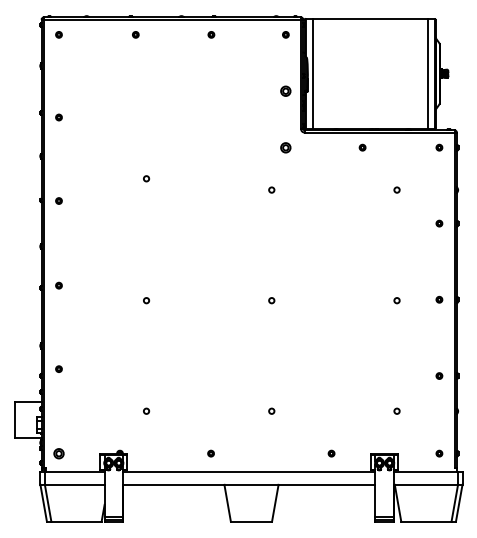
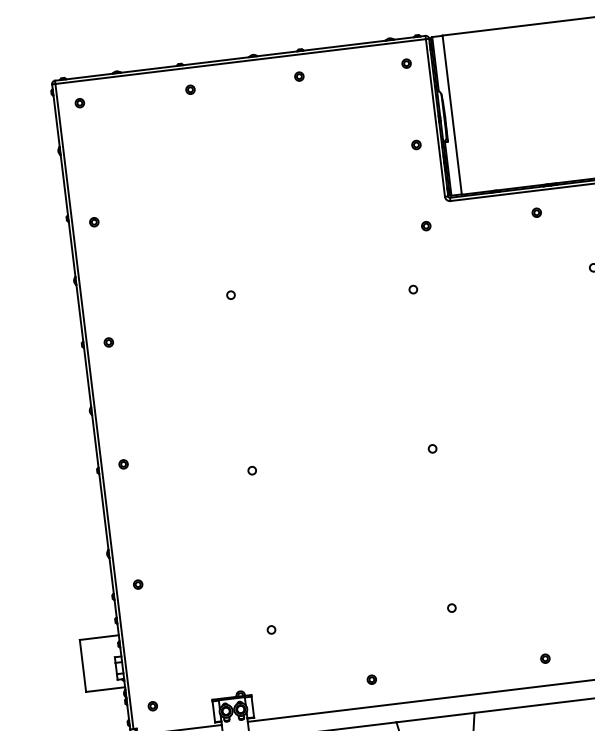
part: (285, 91) -> (415, 145), size x0.62
part: (285, 147) -> (425, 225), size x0.62
part: (58, 453) -> (152, 706), size x0.62

